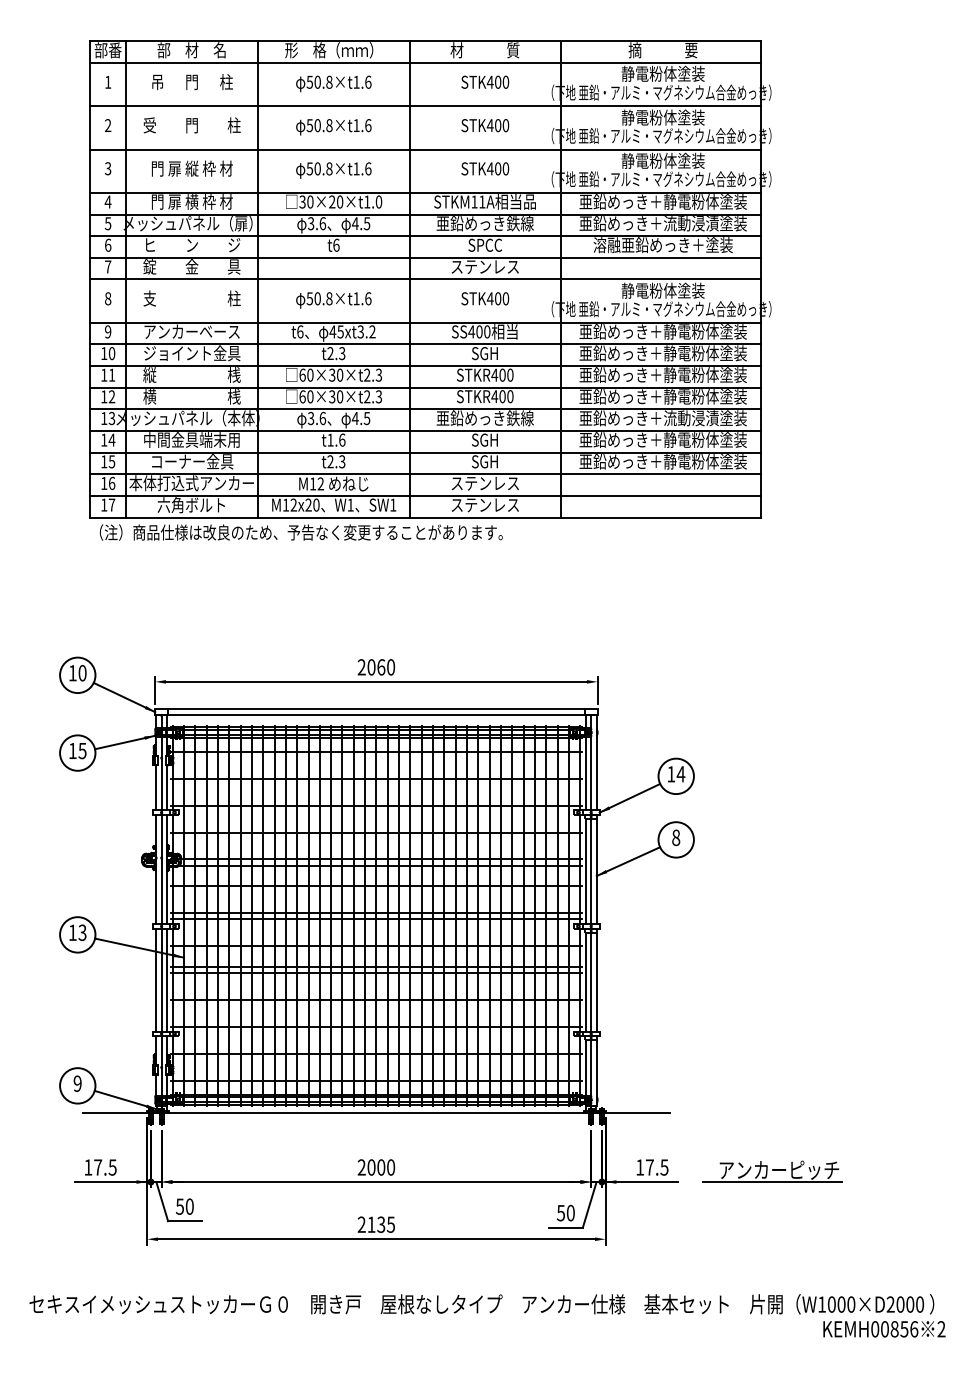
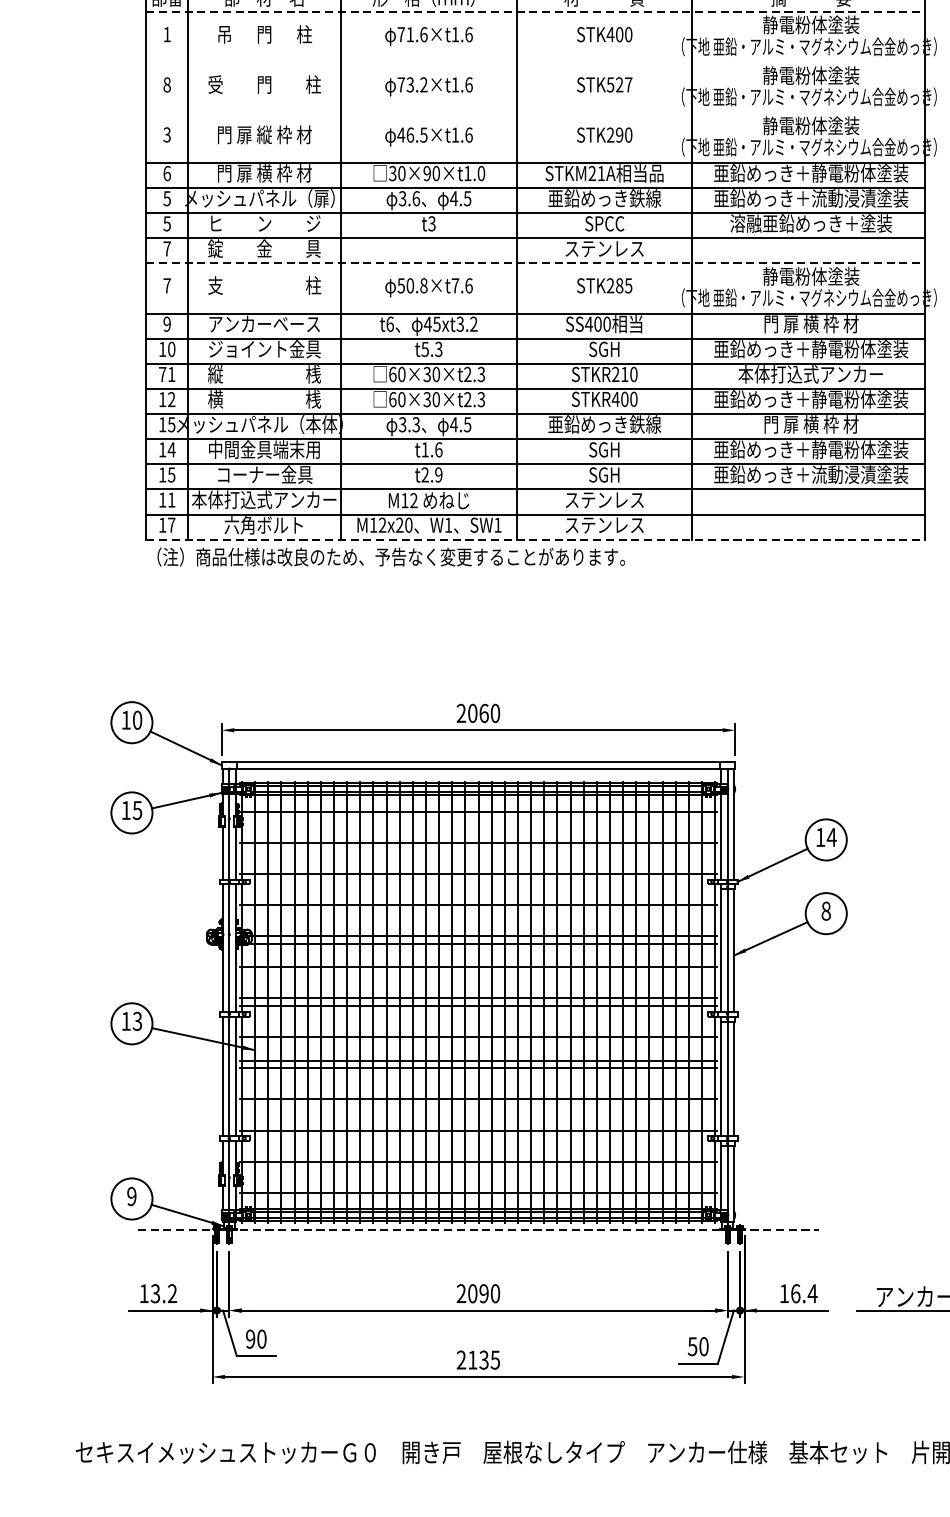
line: (426, 63) -> (536, 12), solid -> dashed
text: (319, 81) -> (412, 33), 50.8×t1.6 -> 71.6×t1.6
line: (425, 106) -> (535, 62), removed
text: (108, 125) -> (167, 84), 2 -> 8
text: (319, 125) -> (412, 84), 50.8×t1.6 -> 73.2×t1.6
text: (497, 125) -> (618, 84), STK400 -> STK527
line: (425, 149) -> (535, 112), removed
text: (319, 168) -> (412, 134), 50.8×t1.6 -> 46.5×t1.6
text: (493, 168) -> (614, 134), STK400 -> STK290
text: (107, 201) -> (166, 172), 4 -> 6
text: (474, 201) -> (592, 172), STKM11A -> STKM21A
text: (332, 202) -> (427, 174), 30×20×t1.0 -> 30×90×t1.0
text: (107, 244) -> (166, 222), 6 -> 5
text: (336, 244) -> (432, 222), t6 -> t3
line: (426, 279) -> (536, 263), solid -> dashed
text: (108, 298) -> (167, 285), 8 -> 7
text: (356, 298) -> (455, 285), 50.8×t1.6 -> 50.8×t7.6
text: (497, 298) -> (618, 285), STK400 -> STK285
text: (662, 331) -> (810, 323), 亜鉛めっき＋静電粉体塗装 -> 門 扉 横 枠 材
text: (330, 353) -> (425, 349), t2.3 -> t5.3
text: (104, 374) -> (162, 373), 11 -> 71
text: (498, 374) -> (620, 373), STKR400 -> STKR210
text: (662, 374) -> (810, 373), 亜鉛めっき＋静電粉体塗装 -> 本体打込式アンカー
text: (112, 417) -> (172, 423), 13 -> 15
text: (322, 417) -> (415, 423), 3.6 -> 3.3
text: (662, 418) -> (810, 424), 亜鉛めっき＋流動浸漬塗装 -> 門 扉 横 枠 材
text: (342, 461) -> (439, 474), t2.3 -> t2.9
text: (691, 461) -> (844, 474), 亜鉛めっき＋静電粉体塗装 -> 亜鉛めっき＋流動浸漬塗装
text: (112, 483) -> (172, 500), 16 -> 11
line: (426, 517) -> (536, 539), solid -> dashed
line: (376, 1112) -> (478, 1229), solid -> dashed
text: (105, 1167) -> (164, 1293), 17.5 -> 13.2
text: (381, 1167) -> (484, 1293), 2000 -> 2090
text: (657, 1167) -> (804, 1293), 17.5 -> 16.4
text: (179, 1206) -> (249, 1338), 50 -> 90

